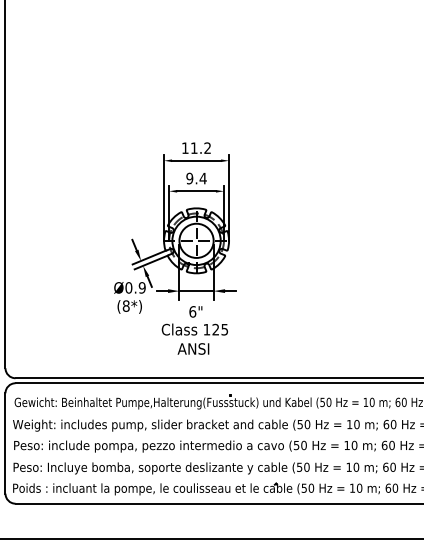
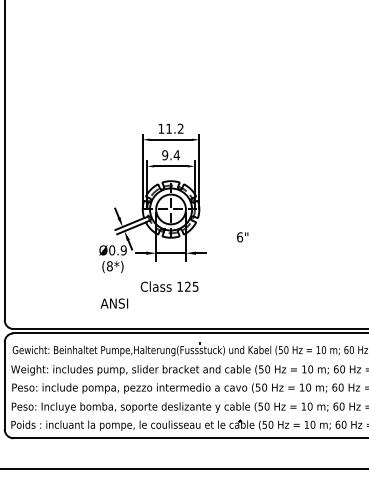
text: (195, 311) -> (242, 237), moved
text: (193, 348) -> (114, 303), moved

